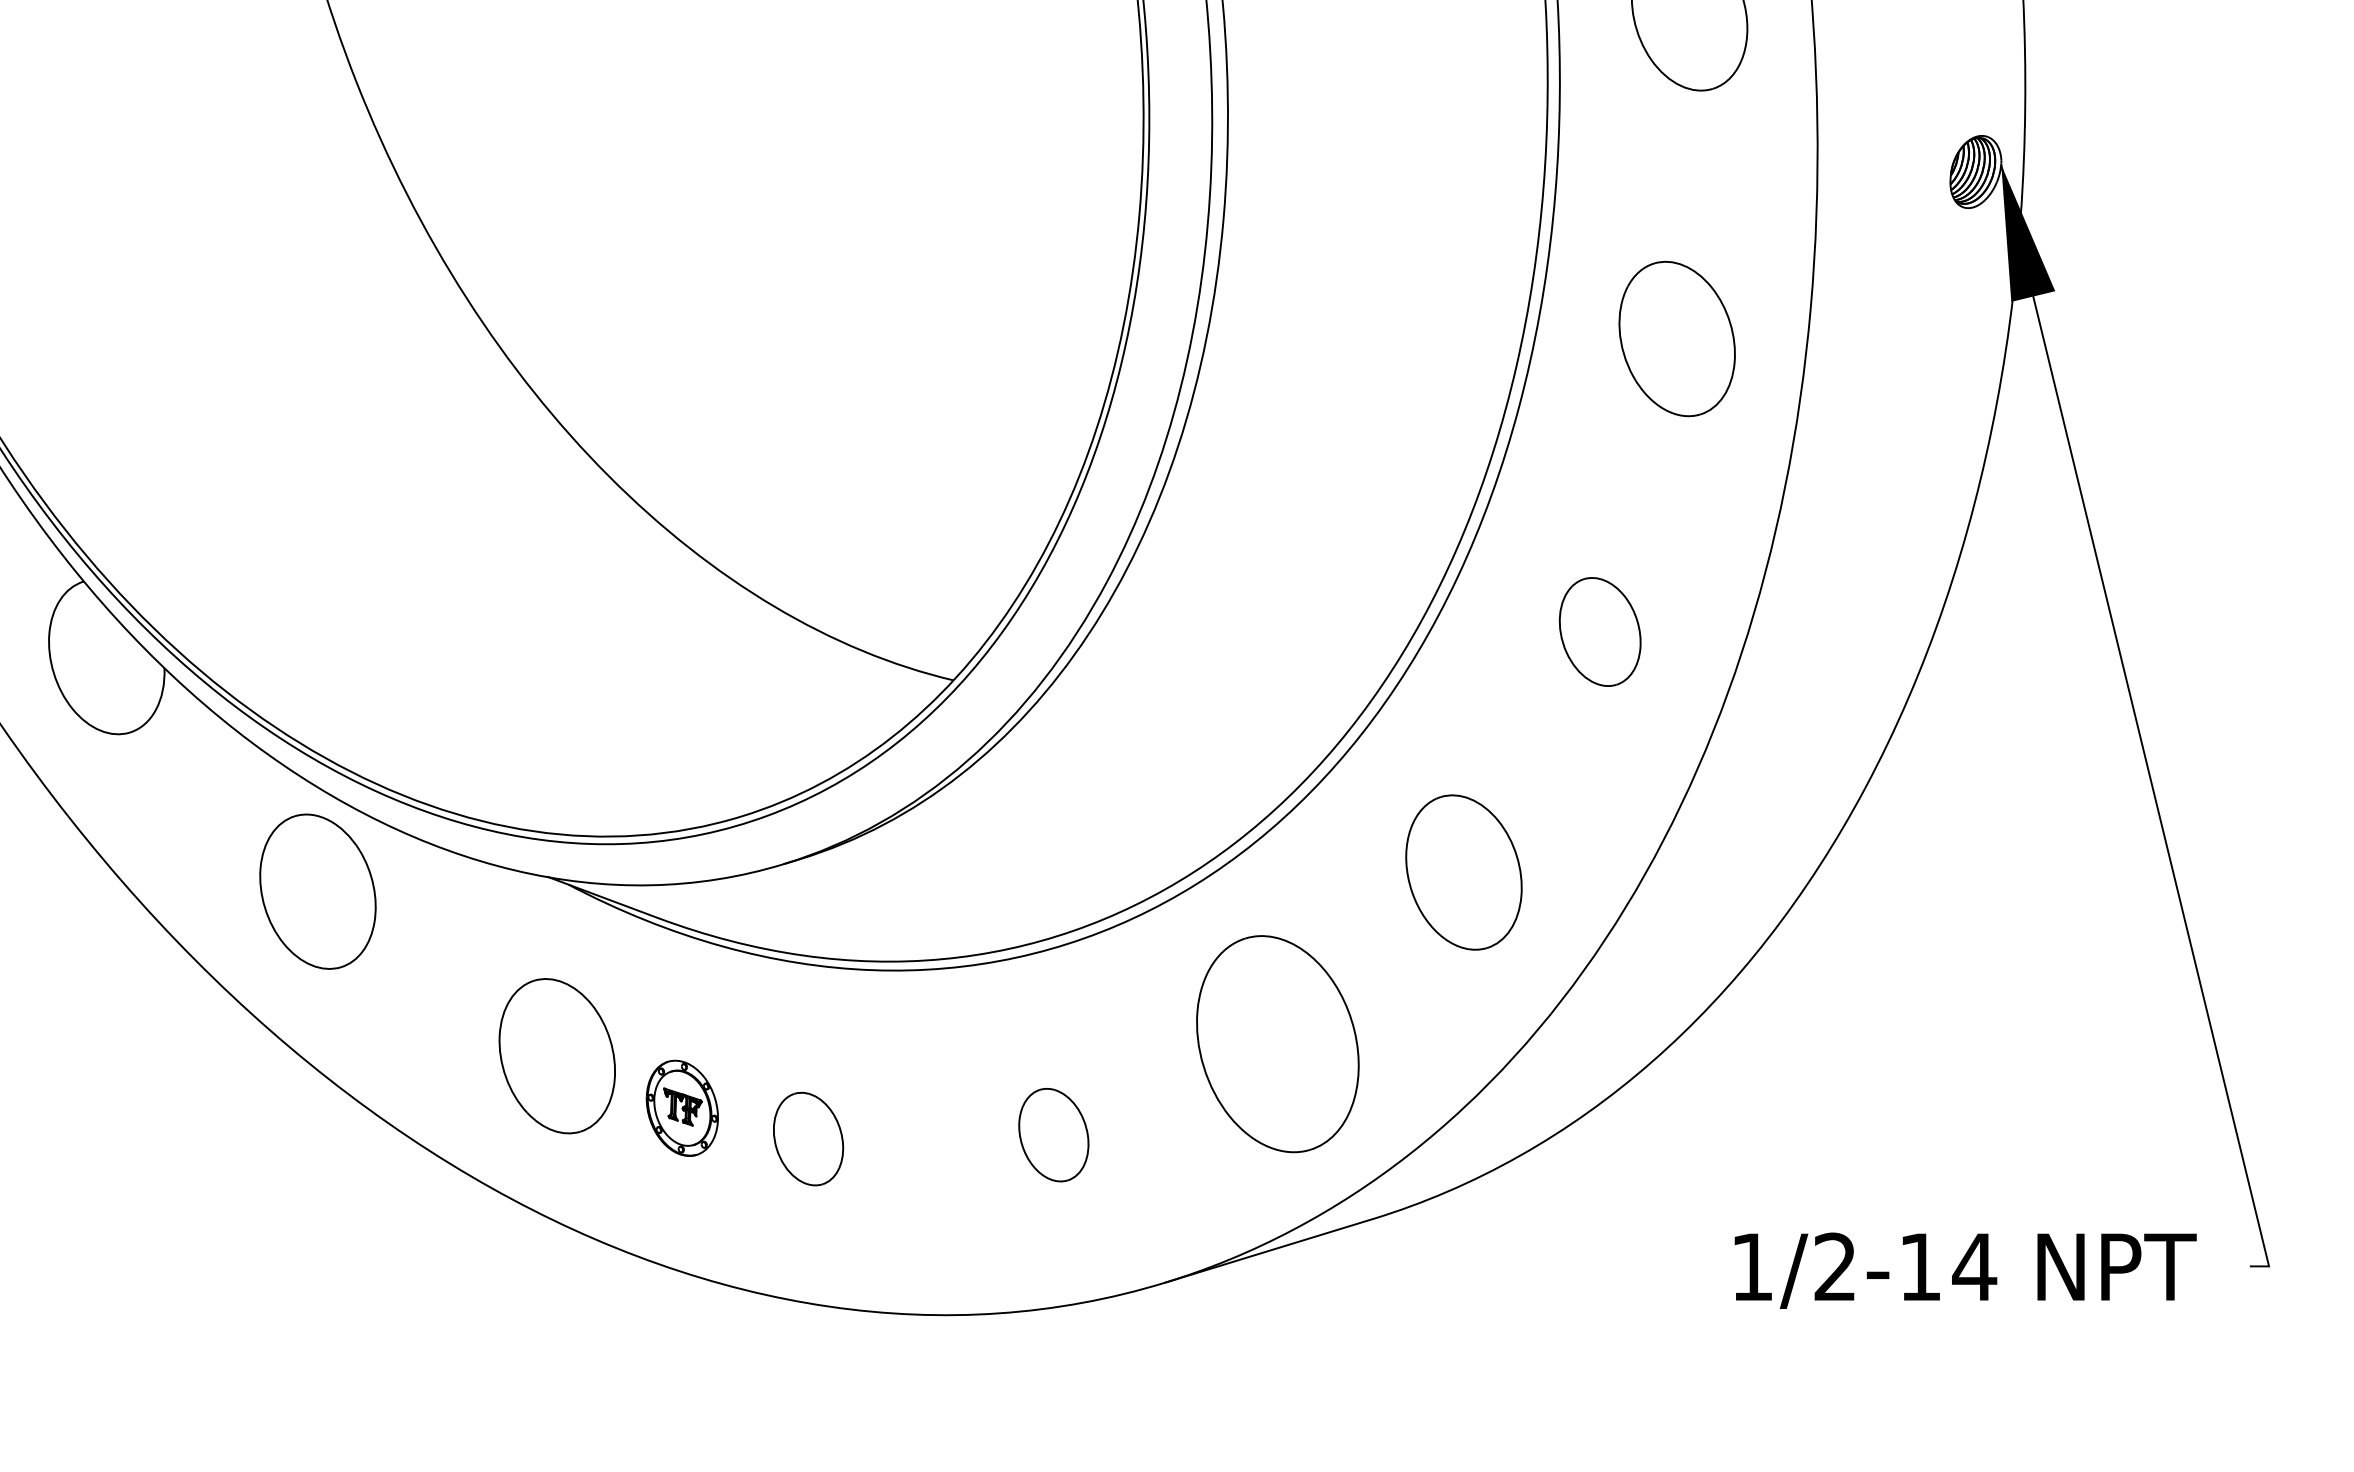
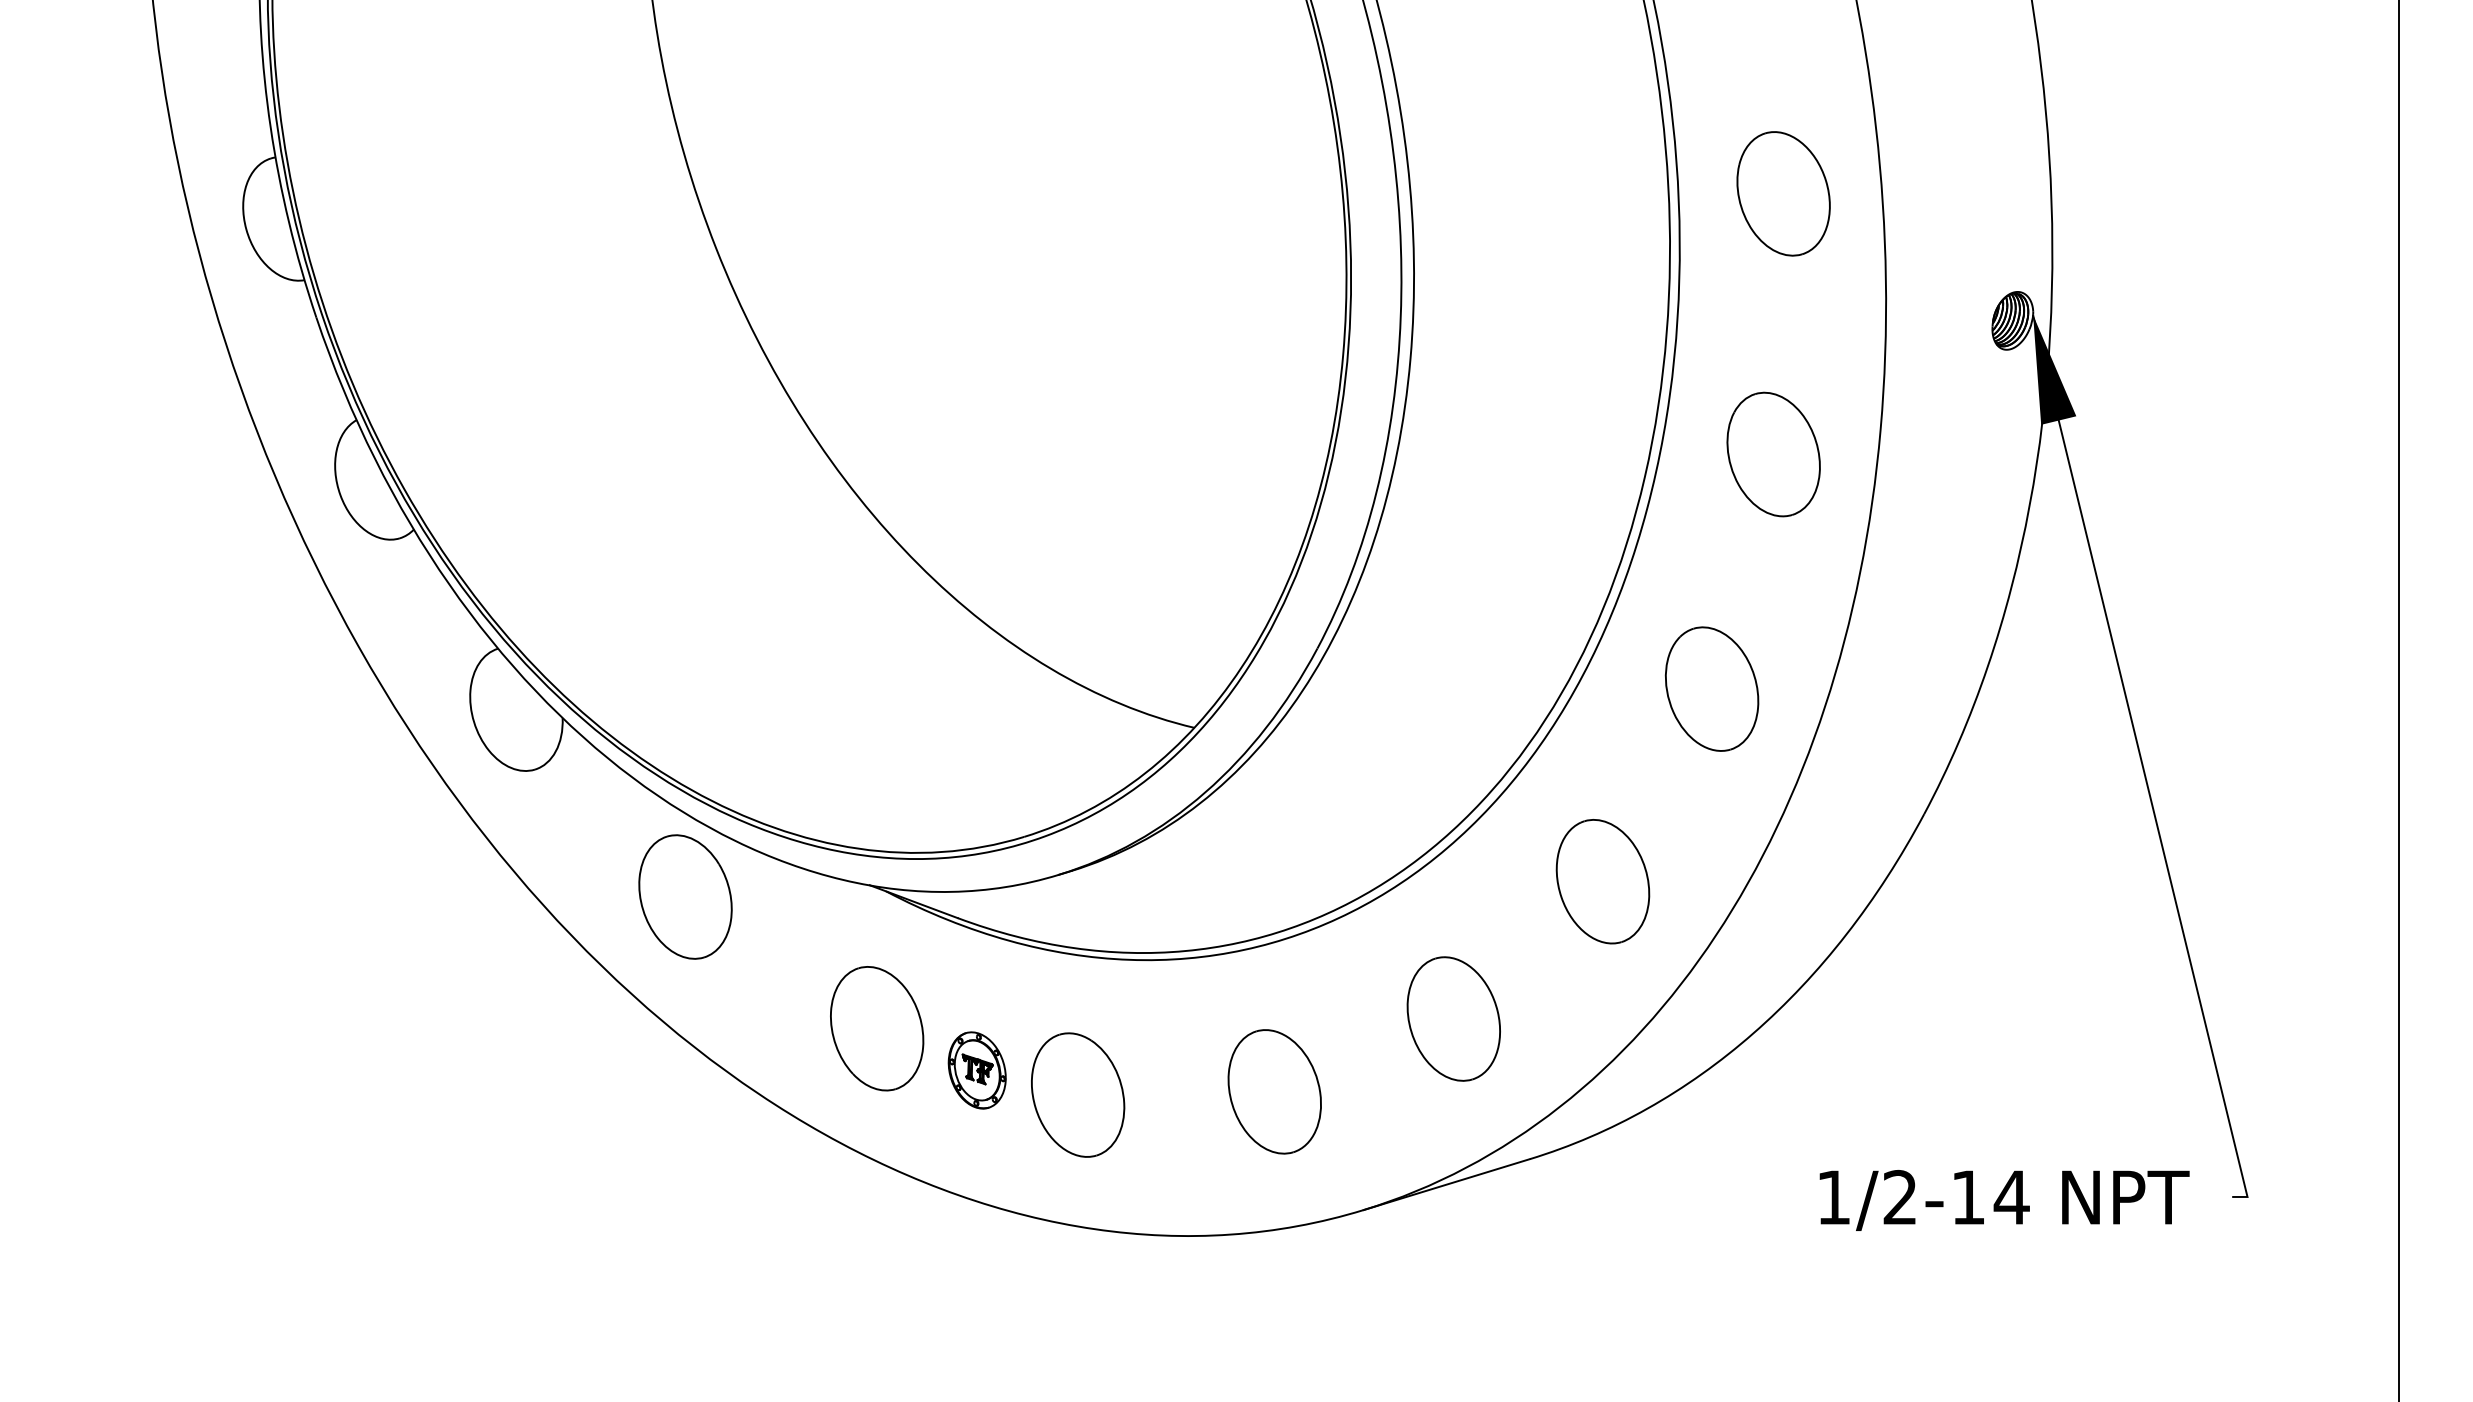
part: (1599, 631) -> (1711, 688), size x1.43
part: (1277, 1043) -> (1453, 1018), size x0.71
part: (1053, 1134) -> (1274, 1091), size x1.67
part: (808, 1138) -> (1078, 1094), size x1.67

